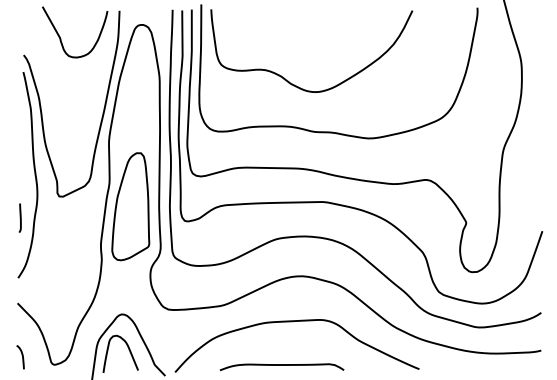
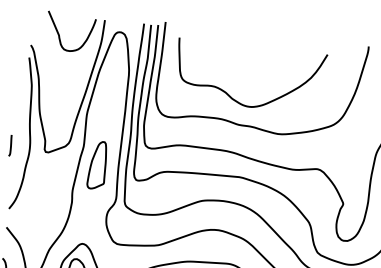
curve: (288, 80) -> (230, 96), moved
part: (130, 206) -> (97, 165), size x0.6
line: (19, 217) -> (10, 145), moved

